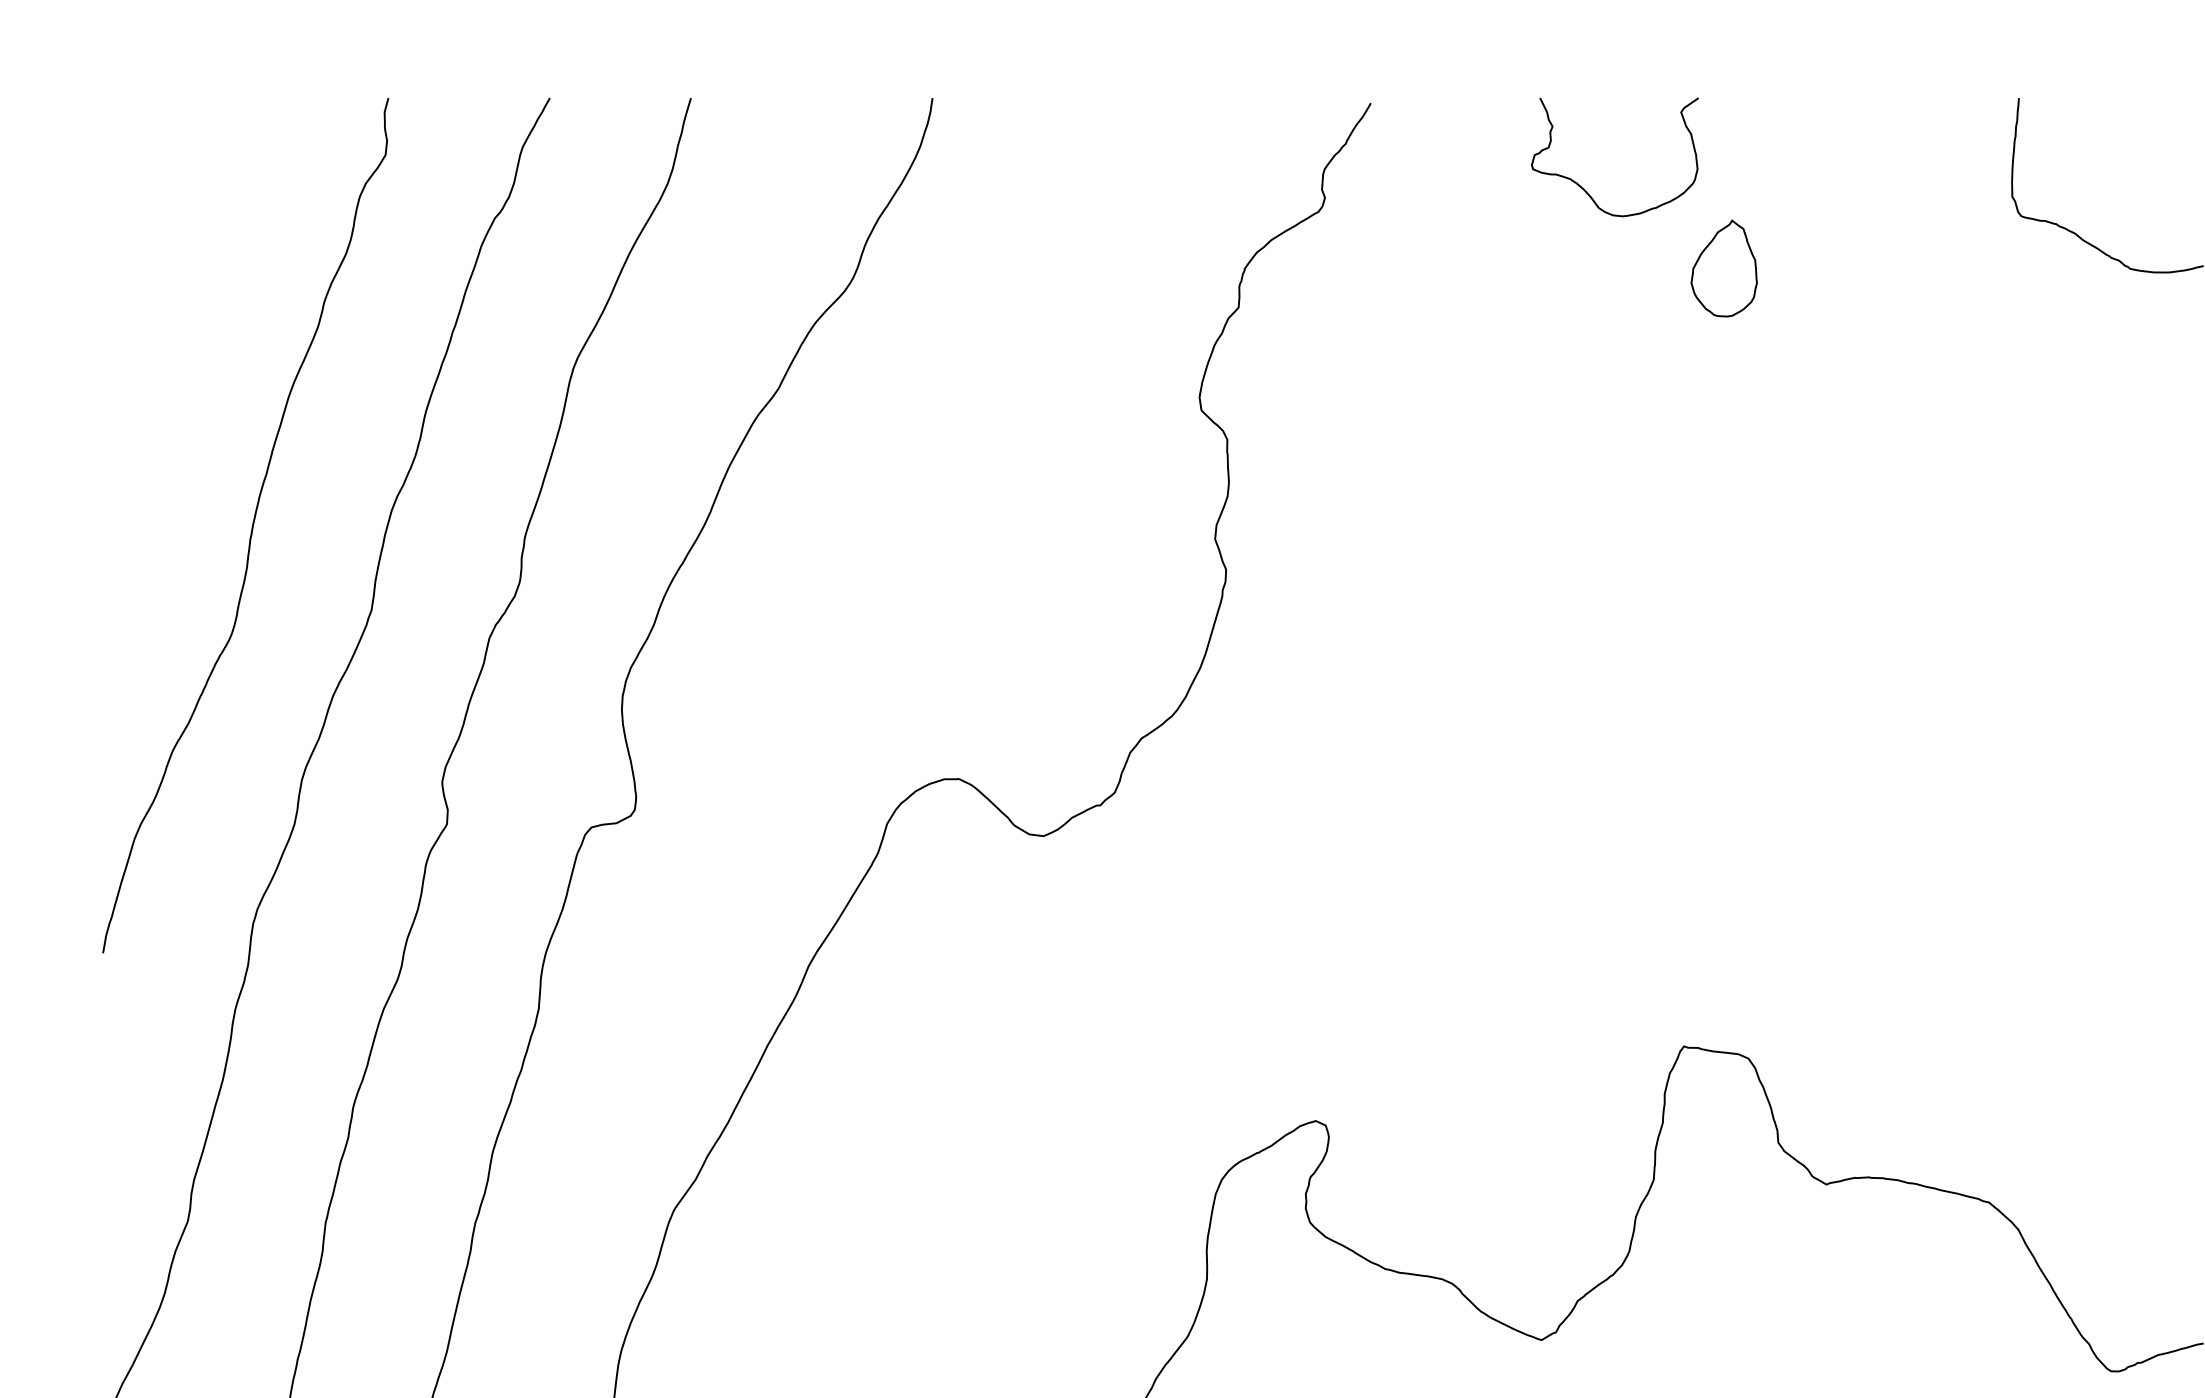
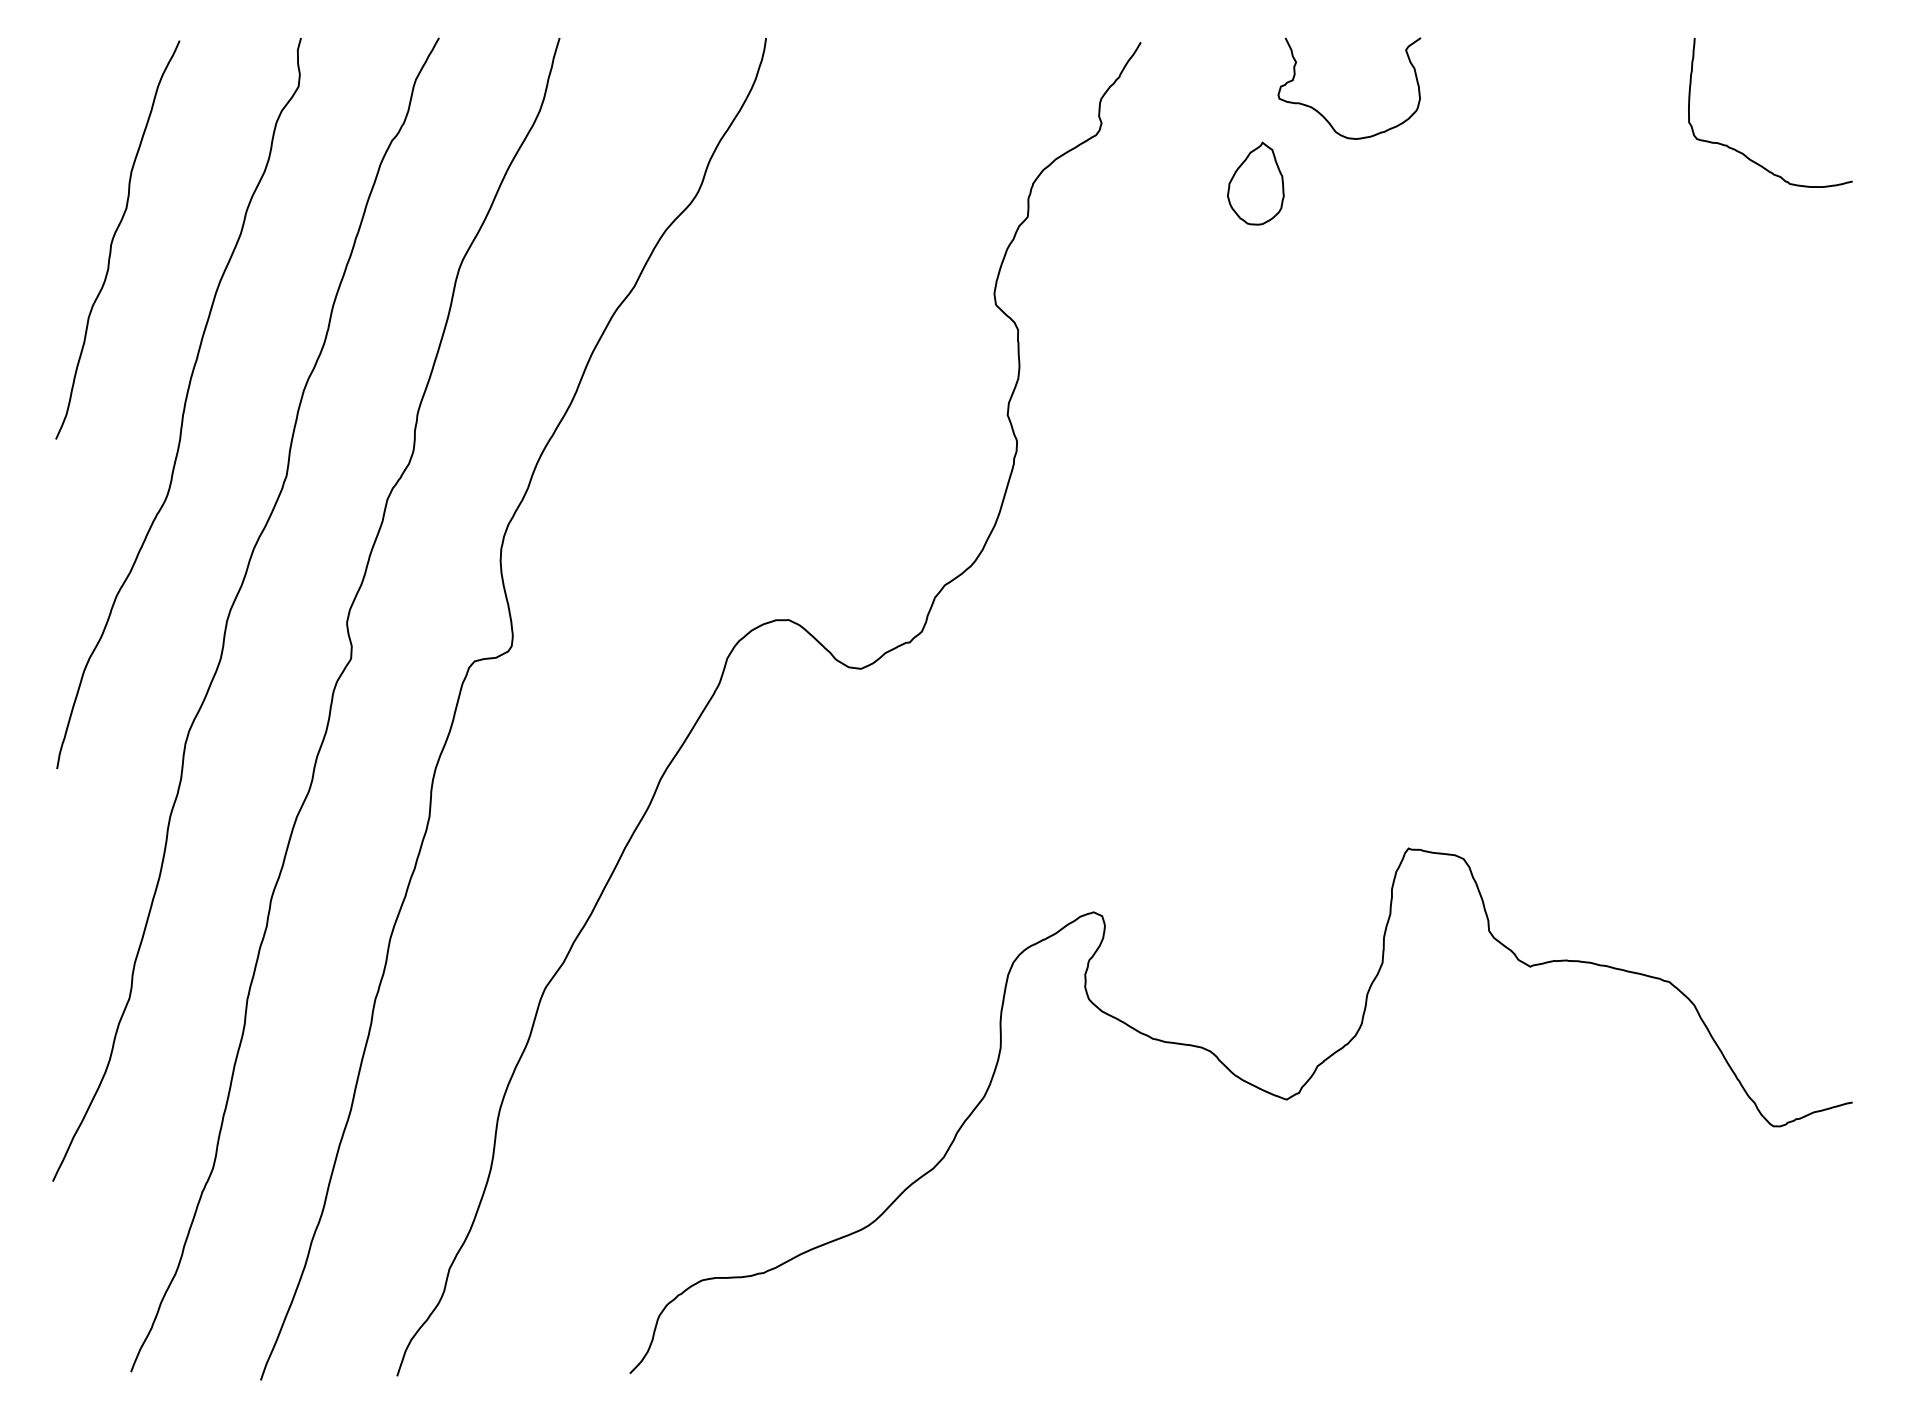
part: (1723, 268) -> (1255, 183), moved
curve: (170, 331) -> (114, 237), added

